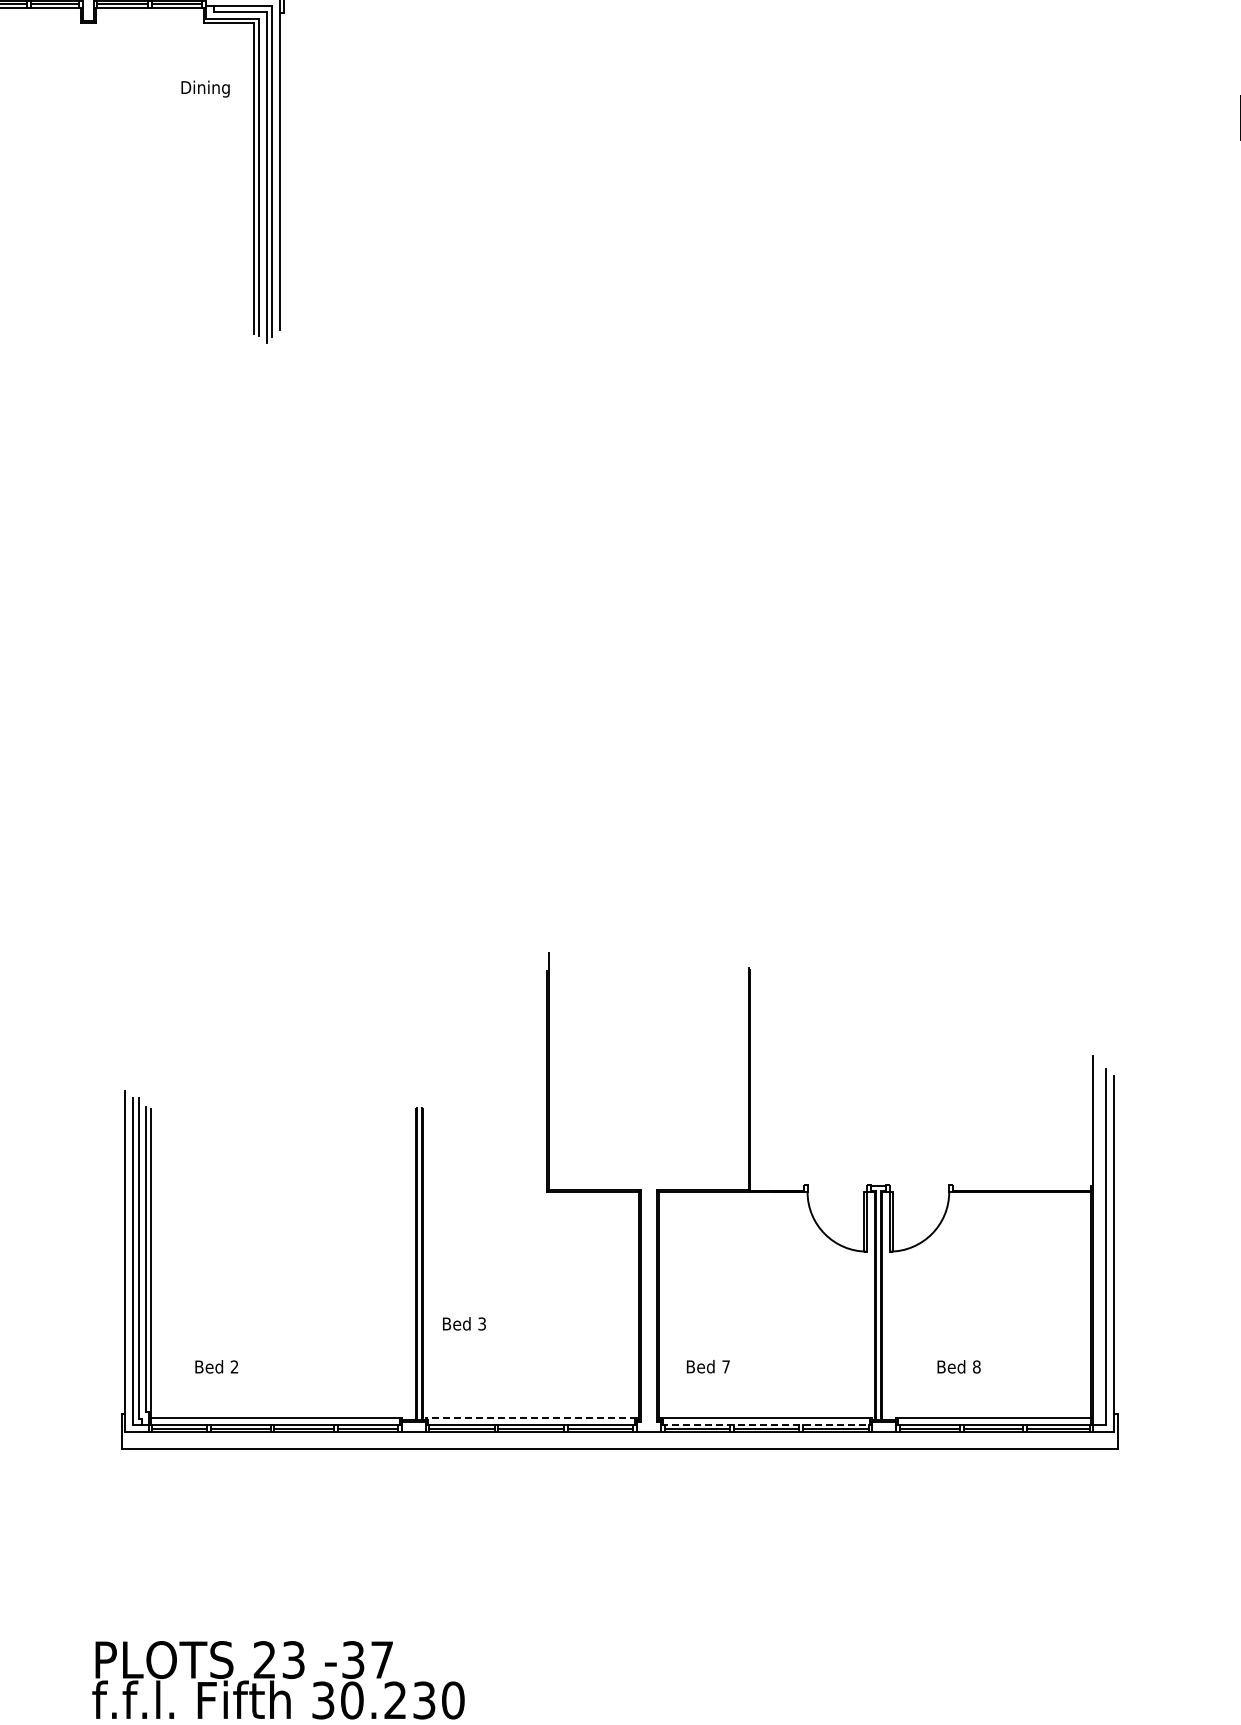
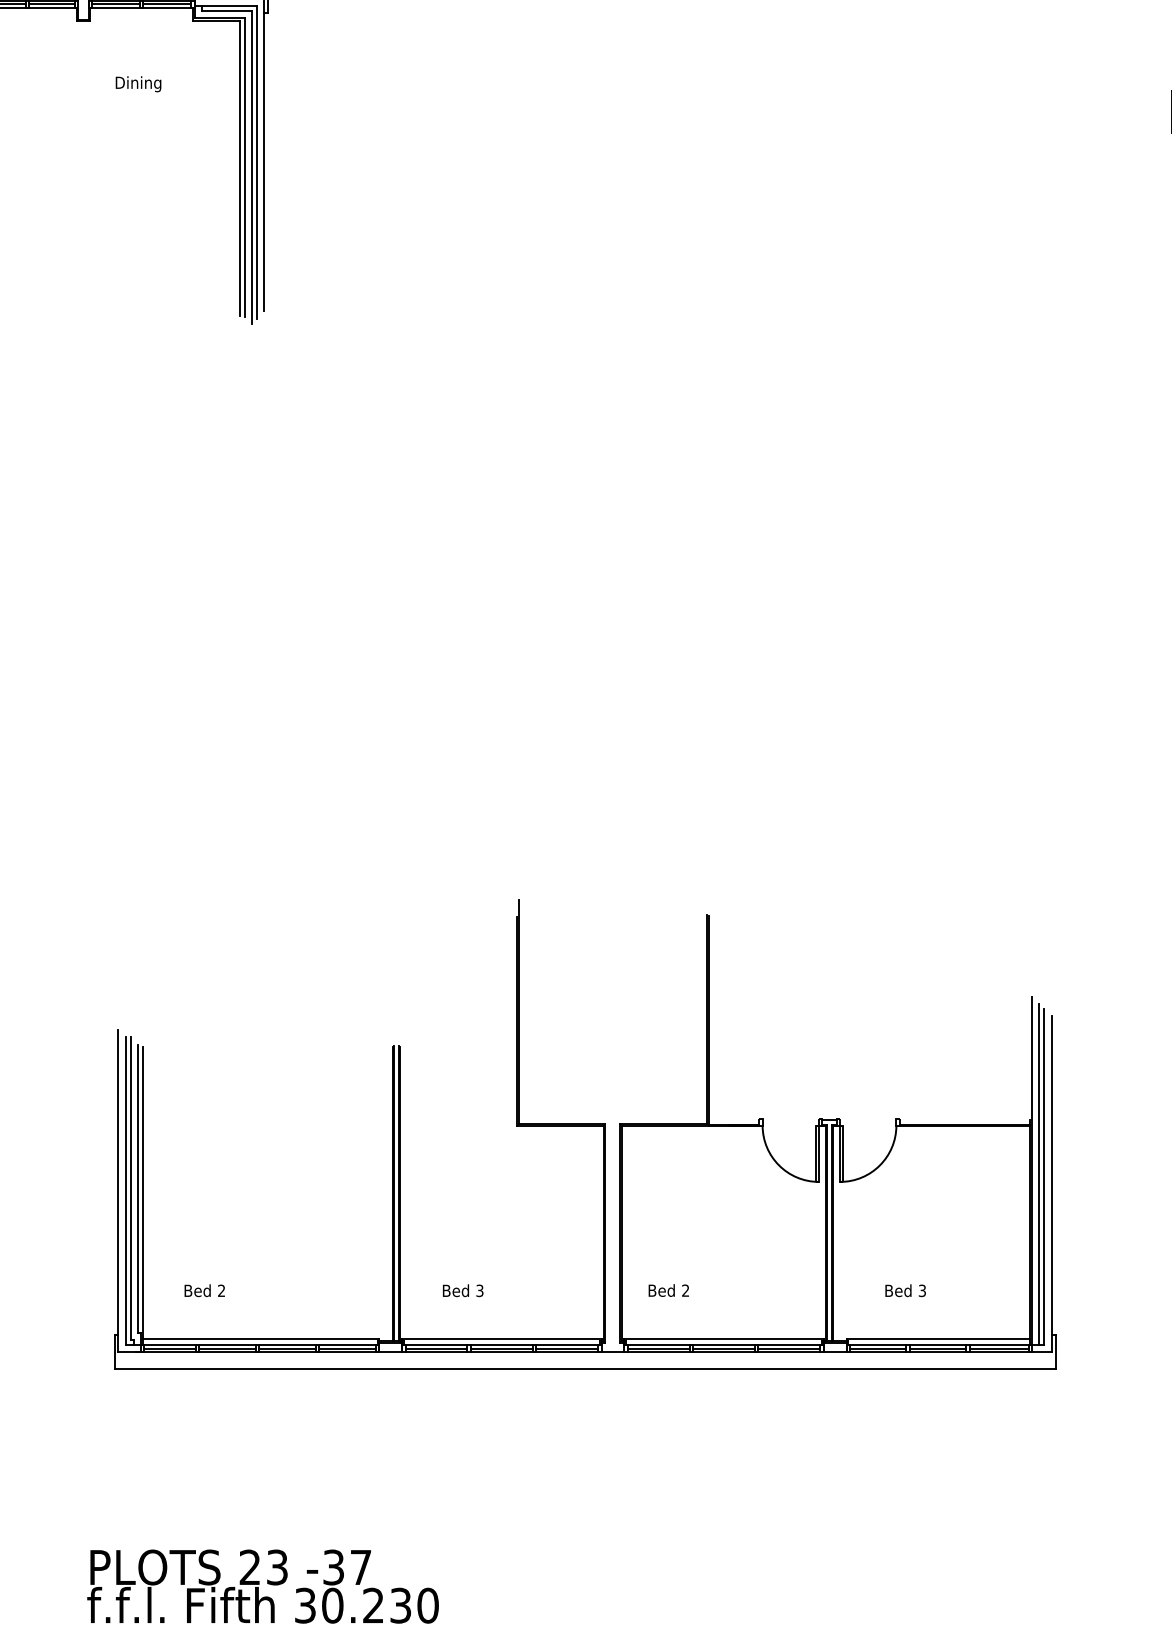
text: (205, 88) -> (138, 83), moved
line: (1100, 1243) -> (1039, 1174), added
text: (464, 1323) -> (463, 1290), moved
text: (725, 1366) -> (685, 1290), 7 -> 2
text: (976, 1366) -> (922, 1290), 8 -> 3
line: (531, 1418) -> (501, 1339), dashed -> solid
line: (766, 1424) -> (723, 1345), dashed -> solid

